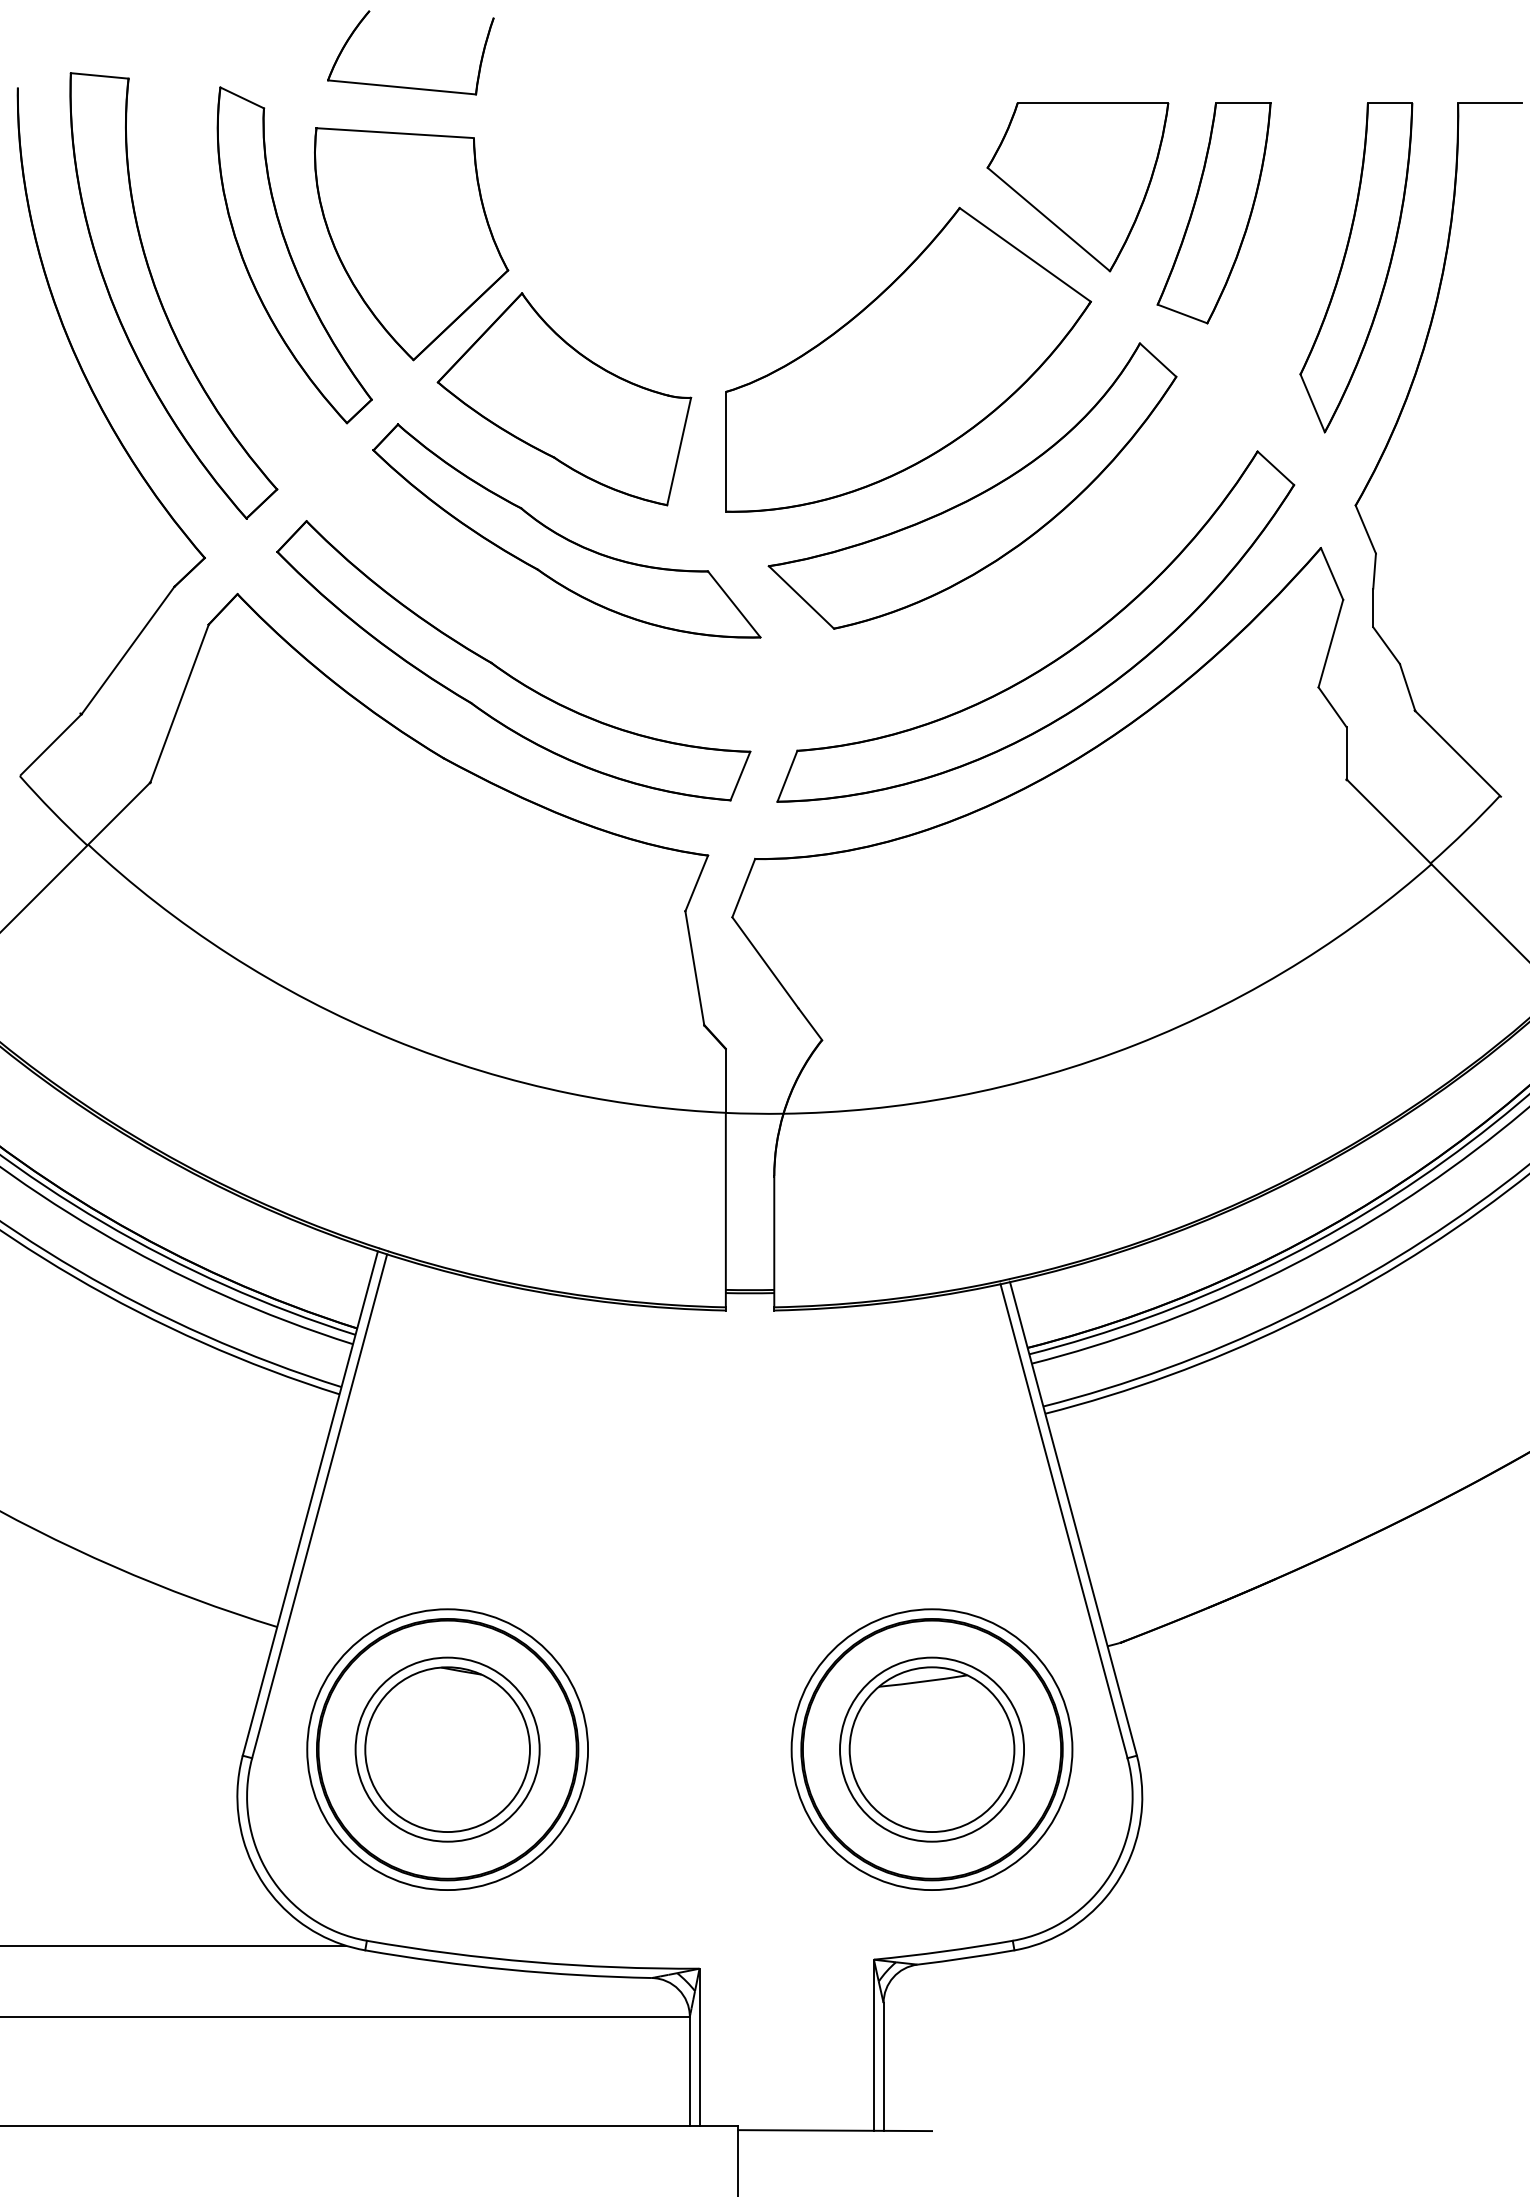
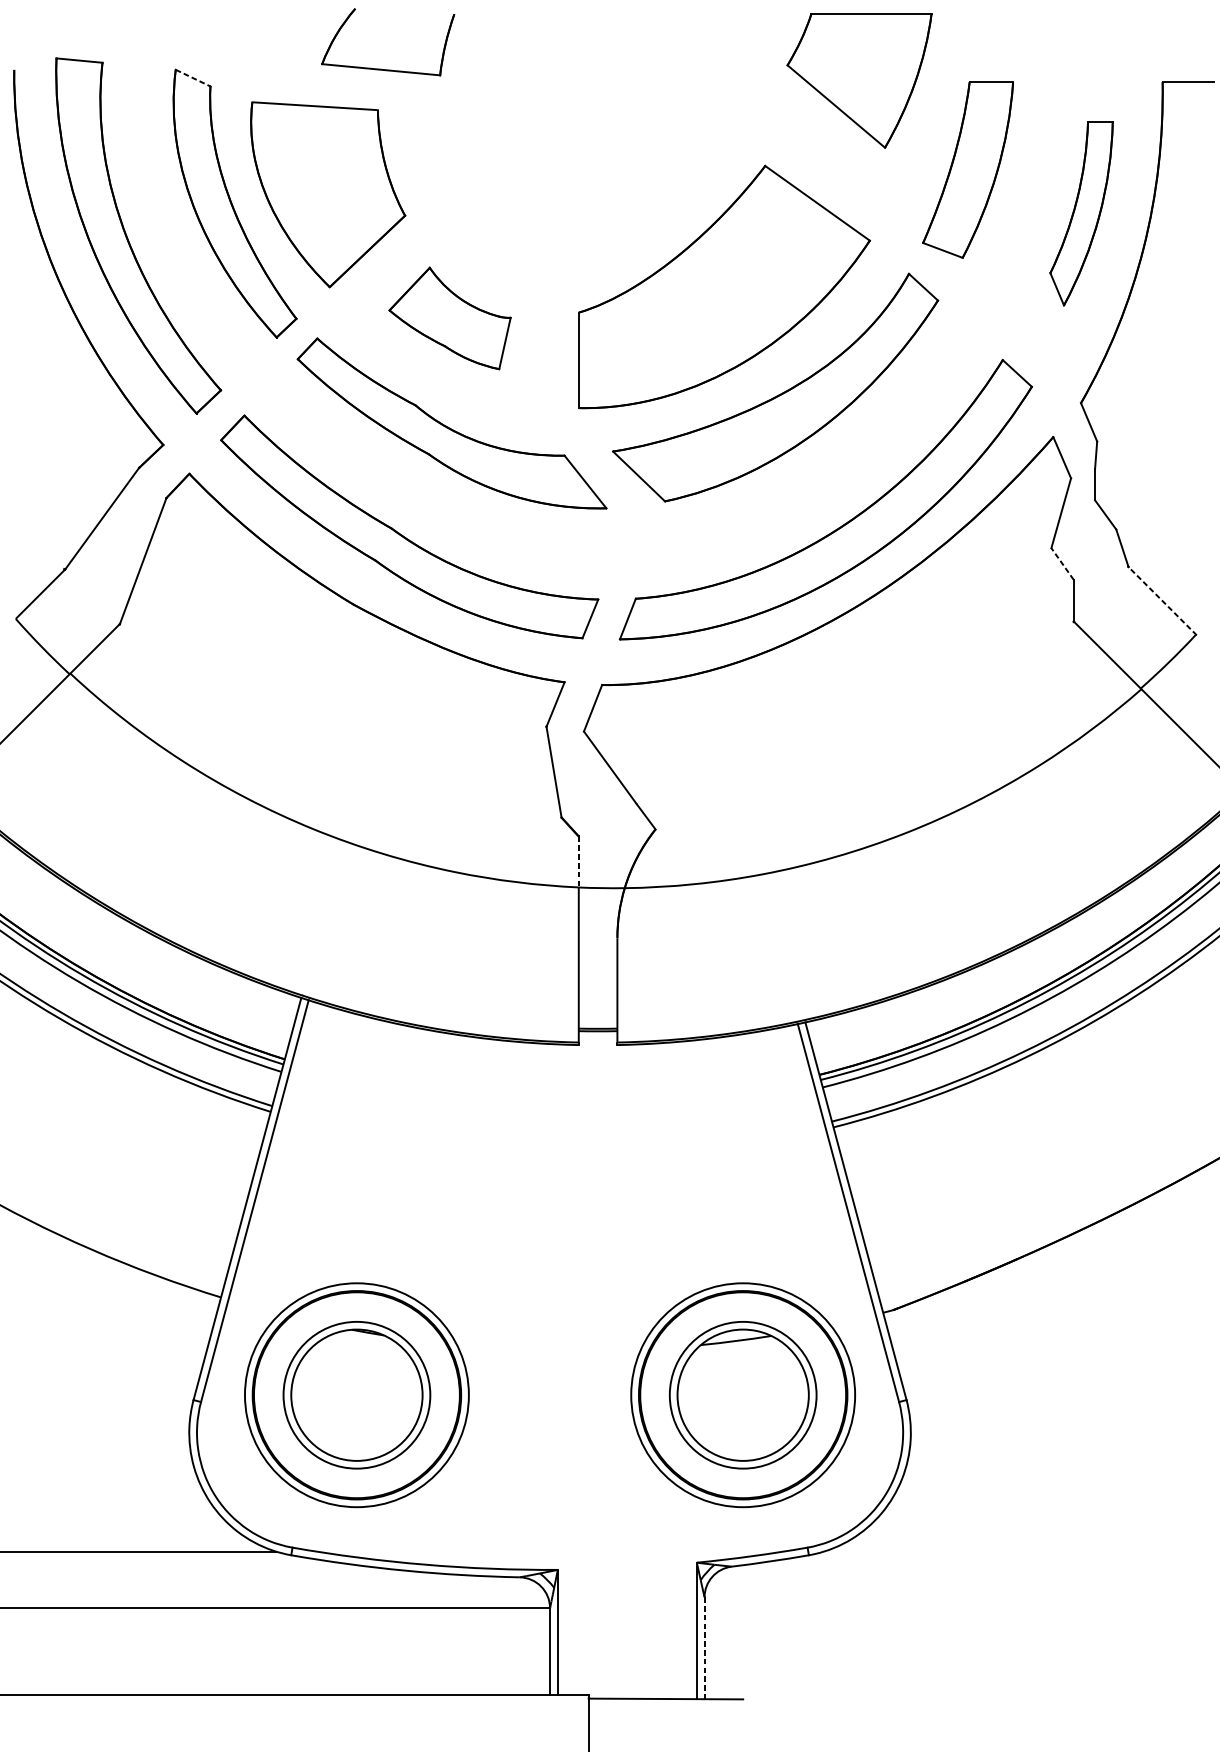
part: (406, 86) -> (384, 69), moved
line: (242, 98) -> (193, 78), solid -> dashed
part: (1077, 187) -> (859, 80), moved
part: (1356, 267) -> (1081, 213), size x0.7
part: (564, 399) -> (450, 318), size x0.6
line: (1332, 706) -> (1062, 563), solid -> dashed
line: (1458, 753) -> (1162, 600), solid -> dashed
line: (725, 1081) -> (578, 862), solid -> dashed
line: (883, 2066) -> (704, 1647), solid -> dashed

